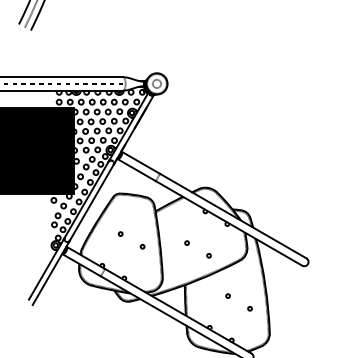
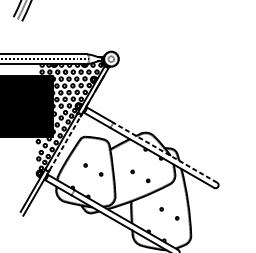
line: (91, 202) -> (65, 143), solid -> dashed
line: (233, 216) -> (165, 153), solid -> dashed

